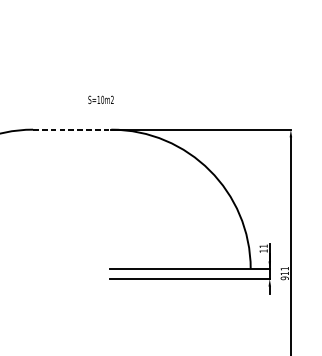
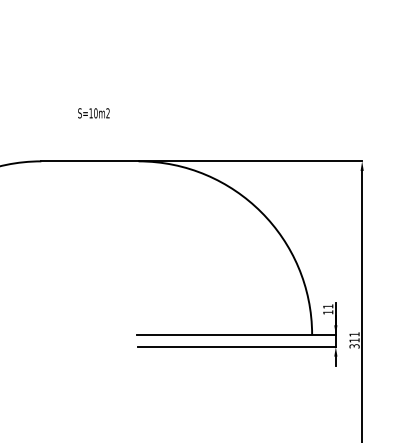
text: (100, 100) -> (93, 113), moved
line: (71, 129) -> (89, 161), dashed -> solid
text: (284, 278) -> (354, 346), 911 -> 311

